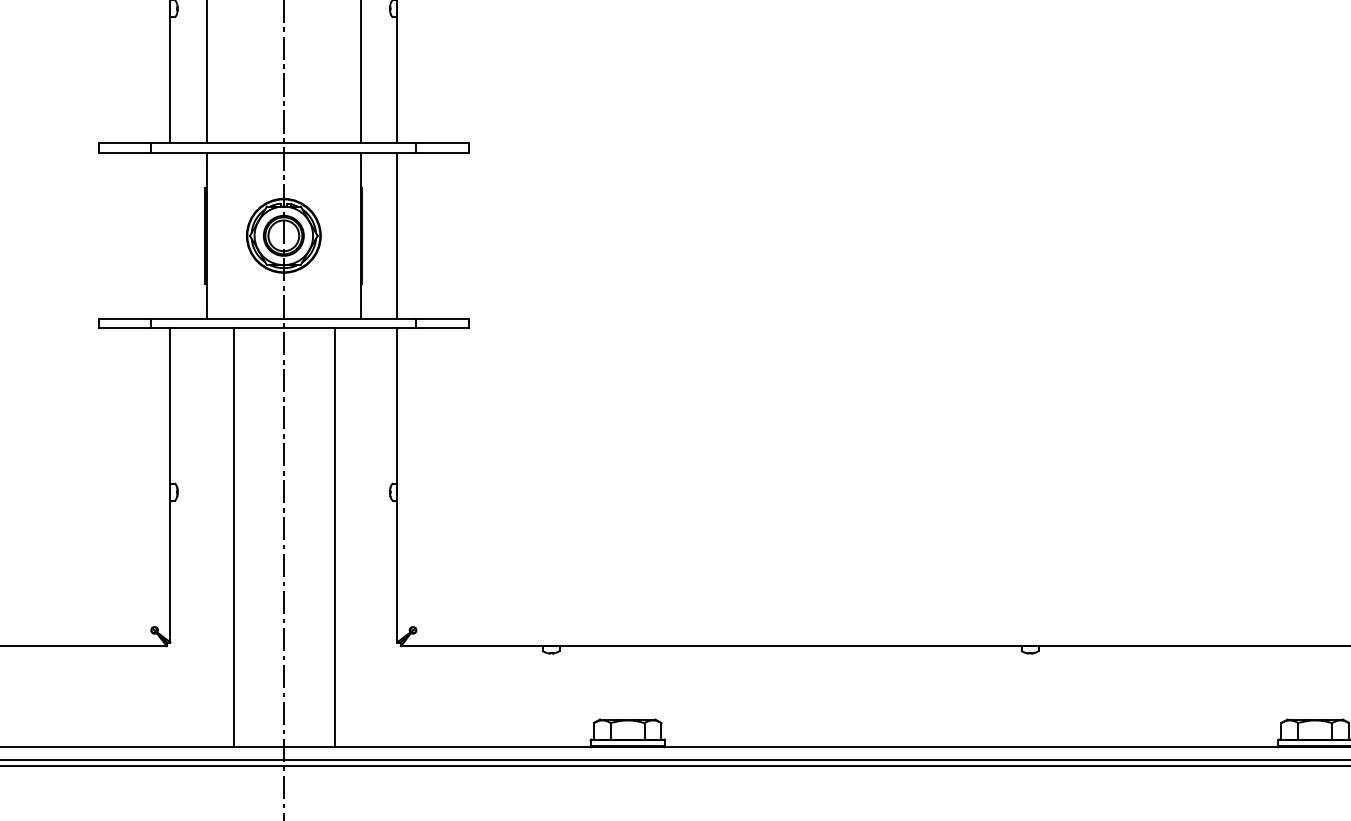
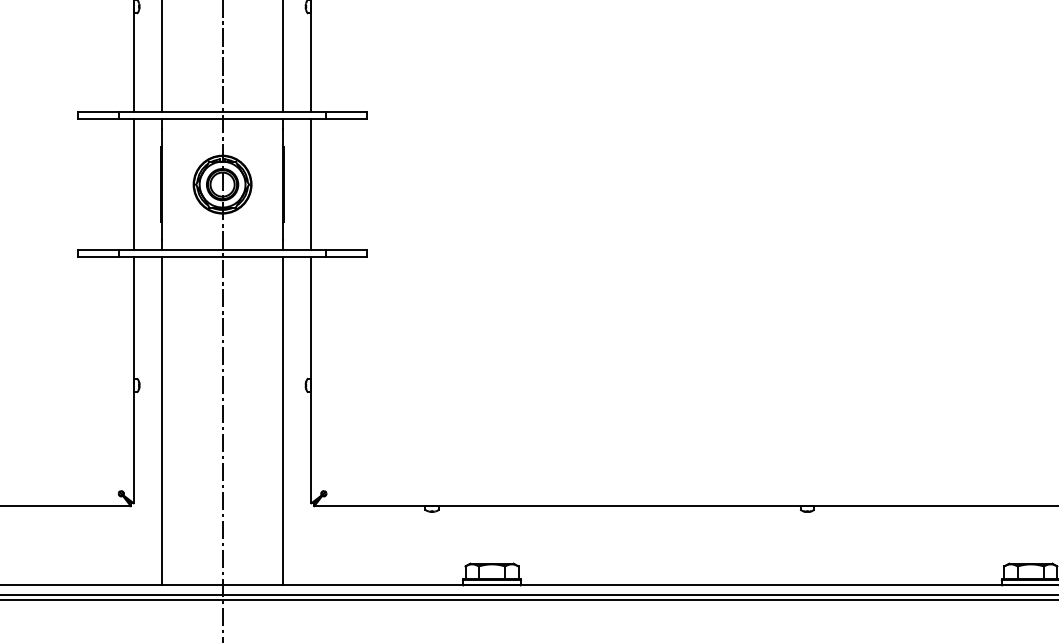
line: (170, 235) -> (133, 184), added
line: (233, 537) -> (161, 421), moved
line: (334, 537) -> (282, 421), moved

